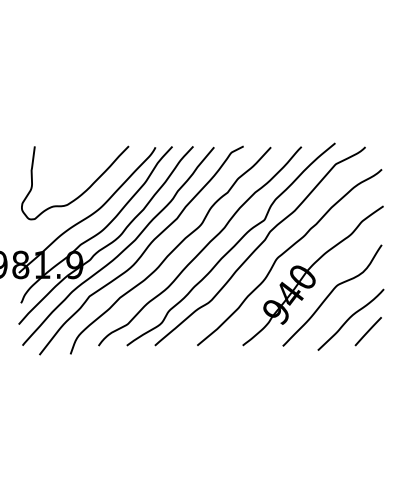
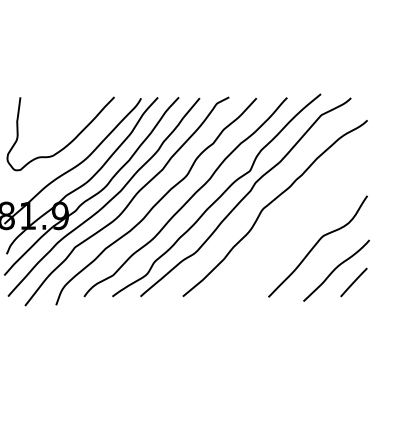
part: (312, 275) -> (298, 226), removed

